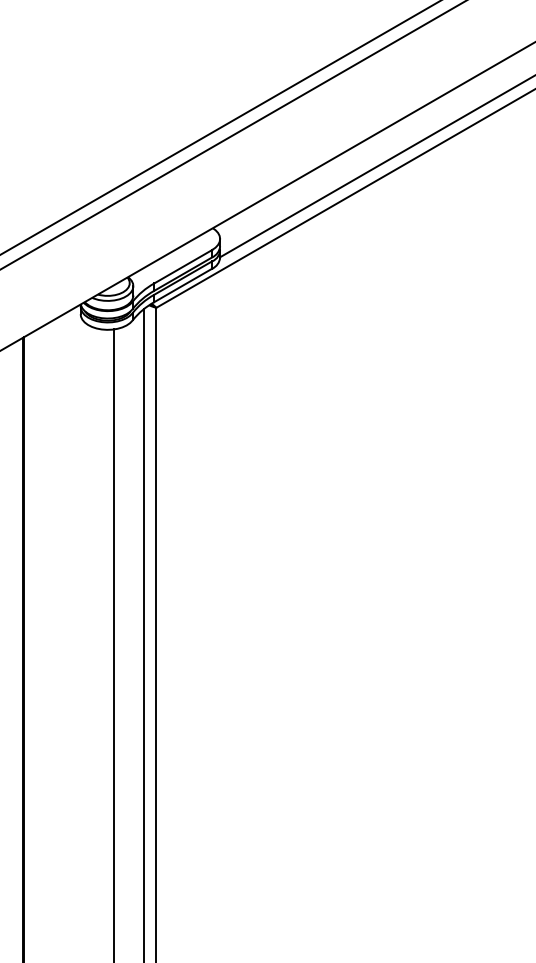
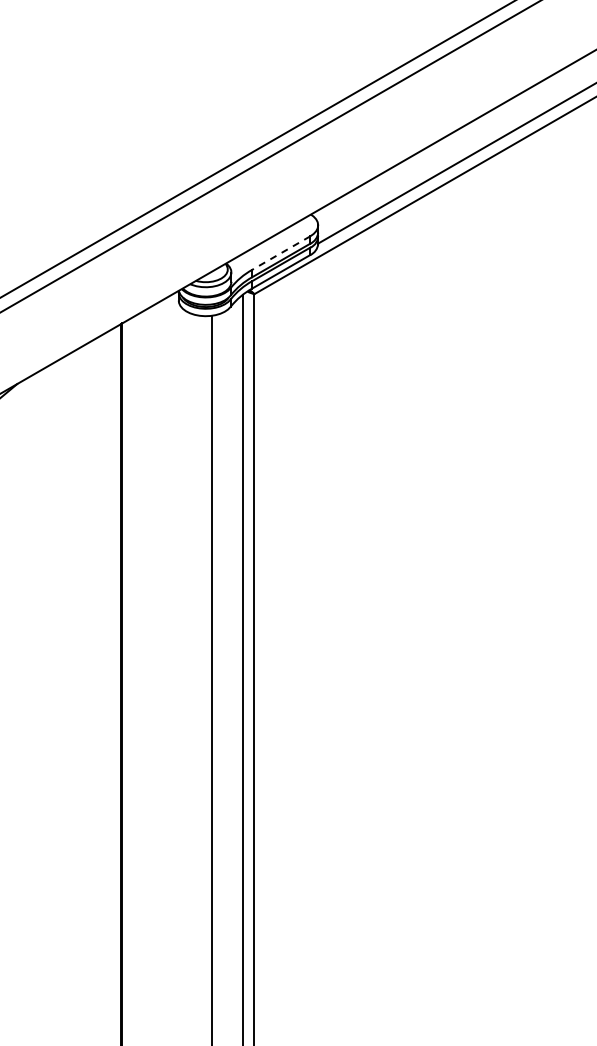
line: (182, 267) -> (280, 253), solid -> dashed

